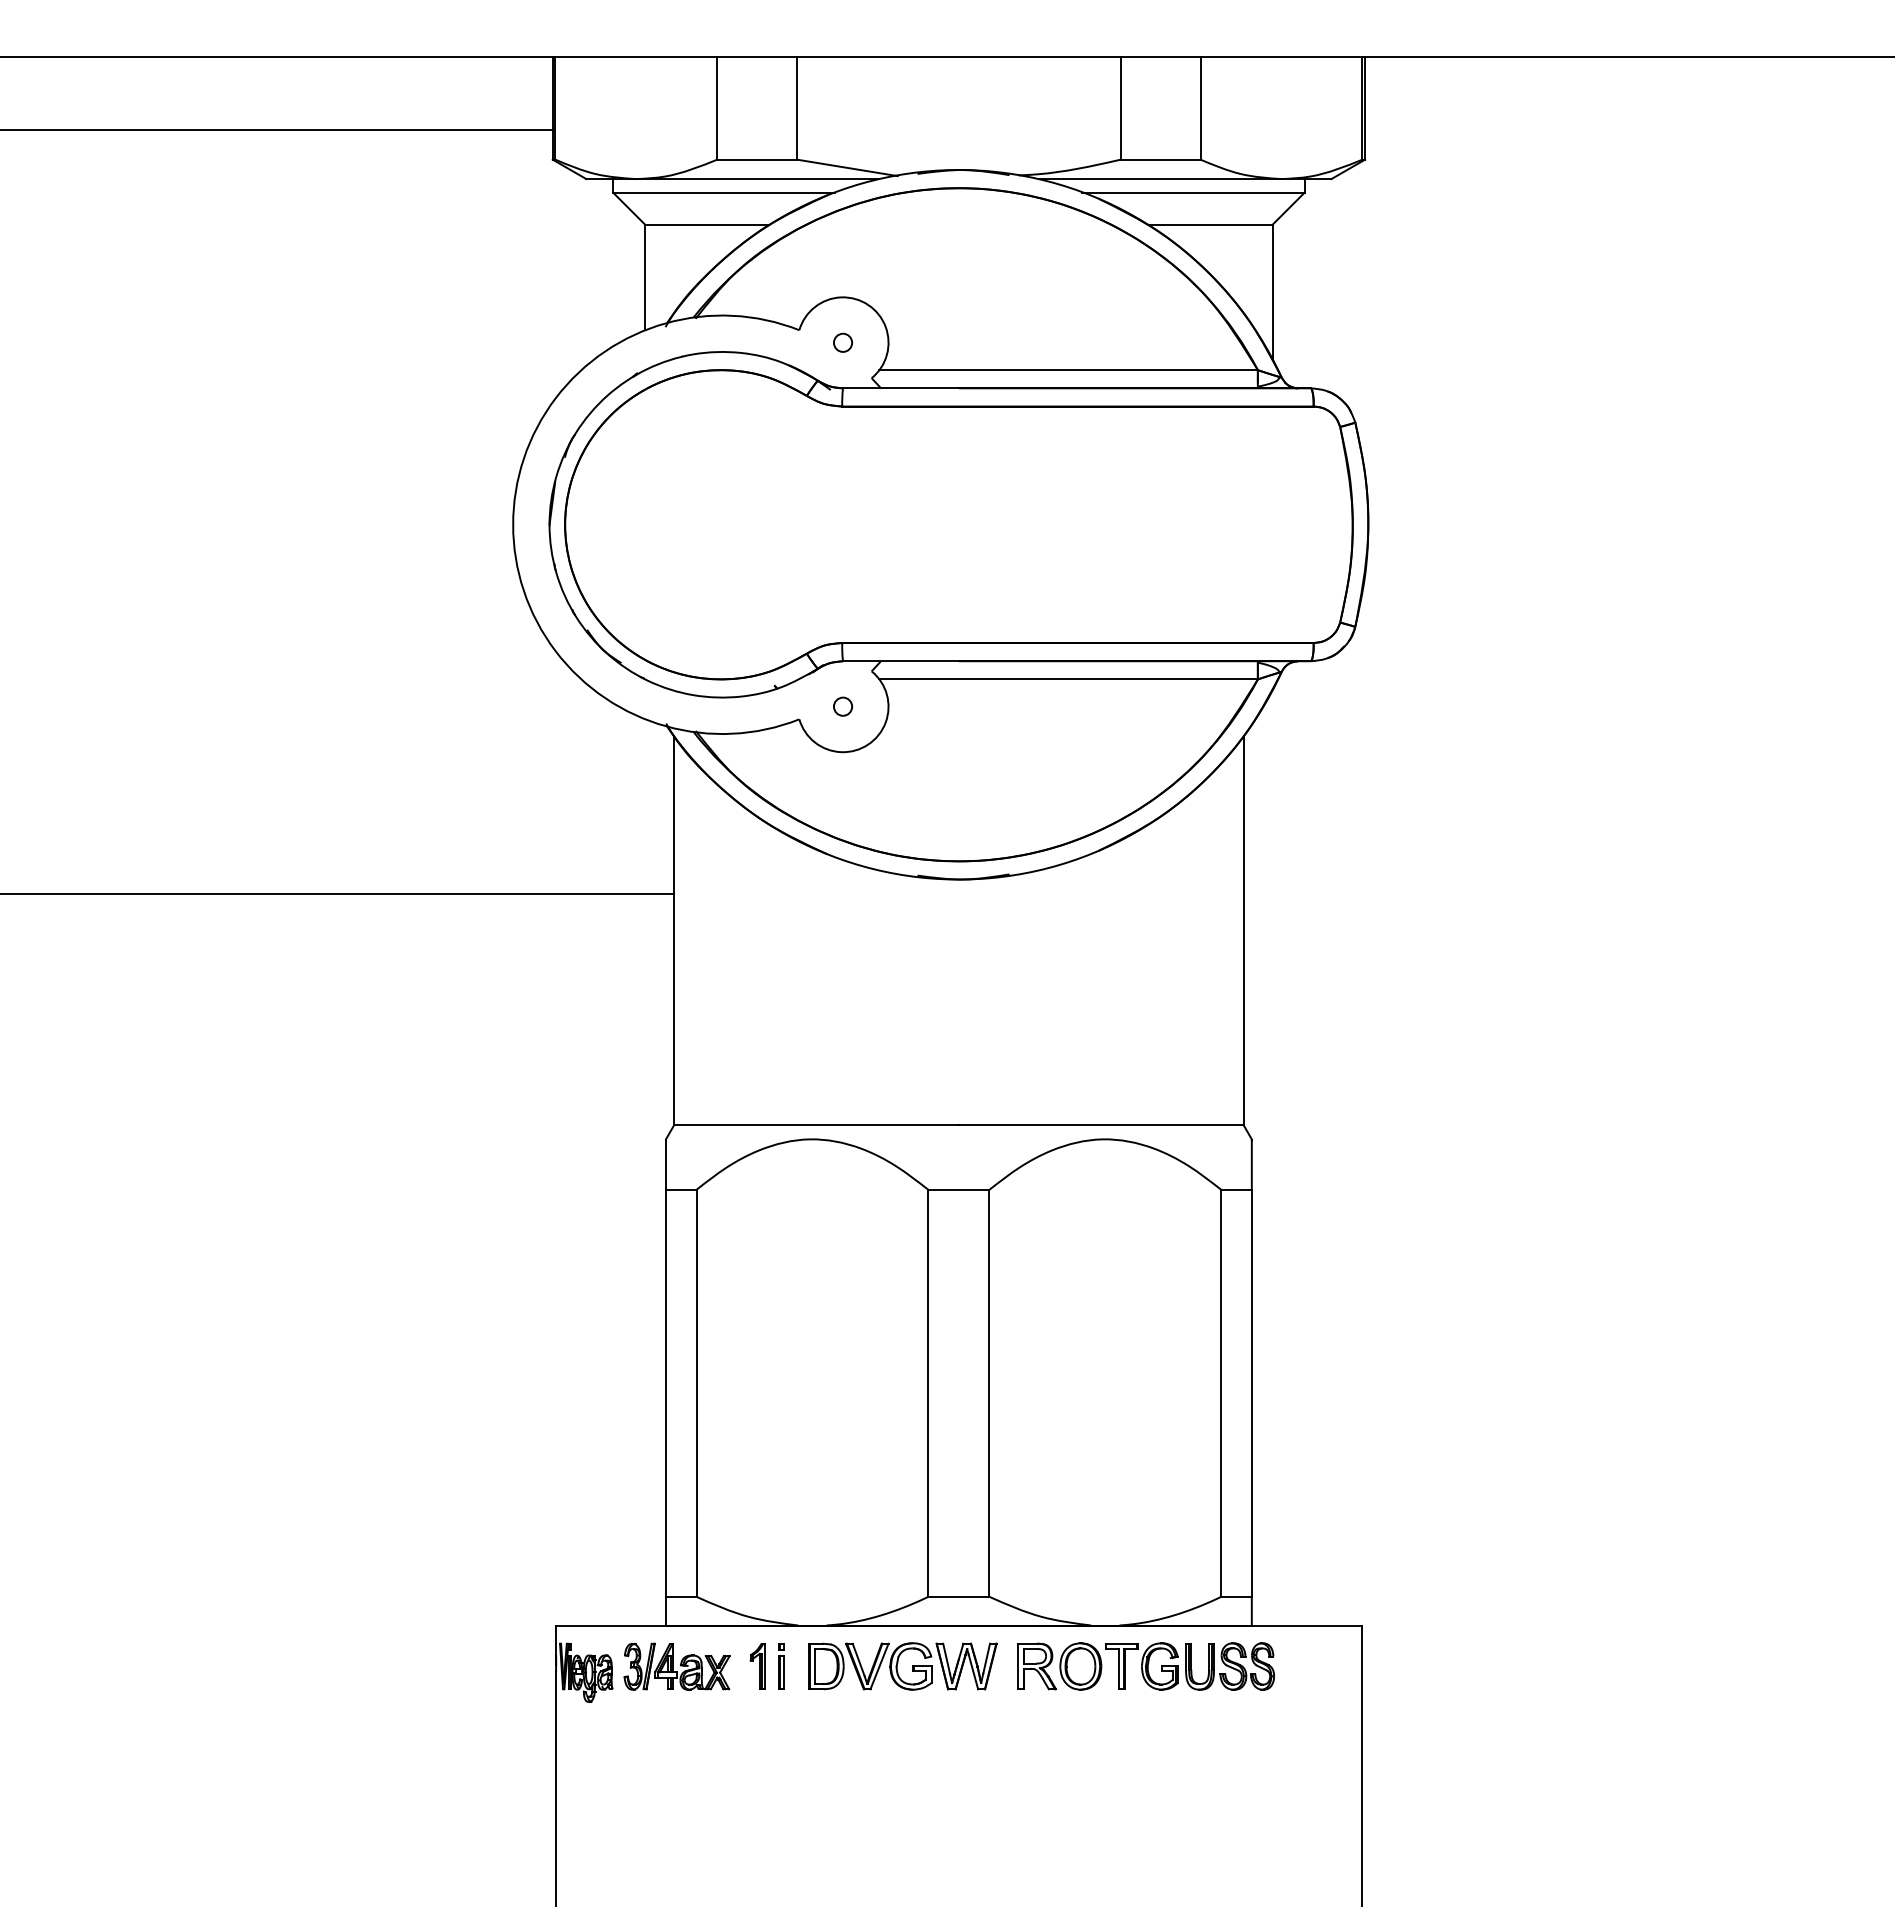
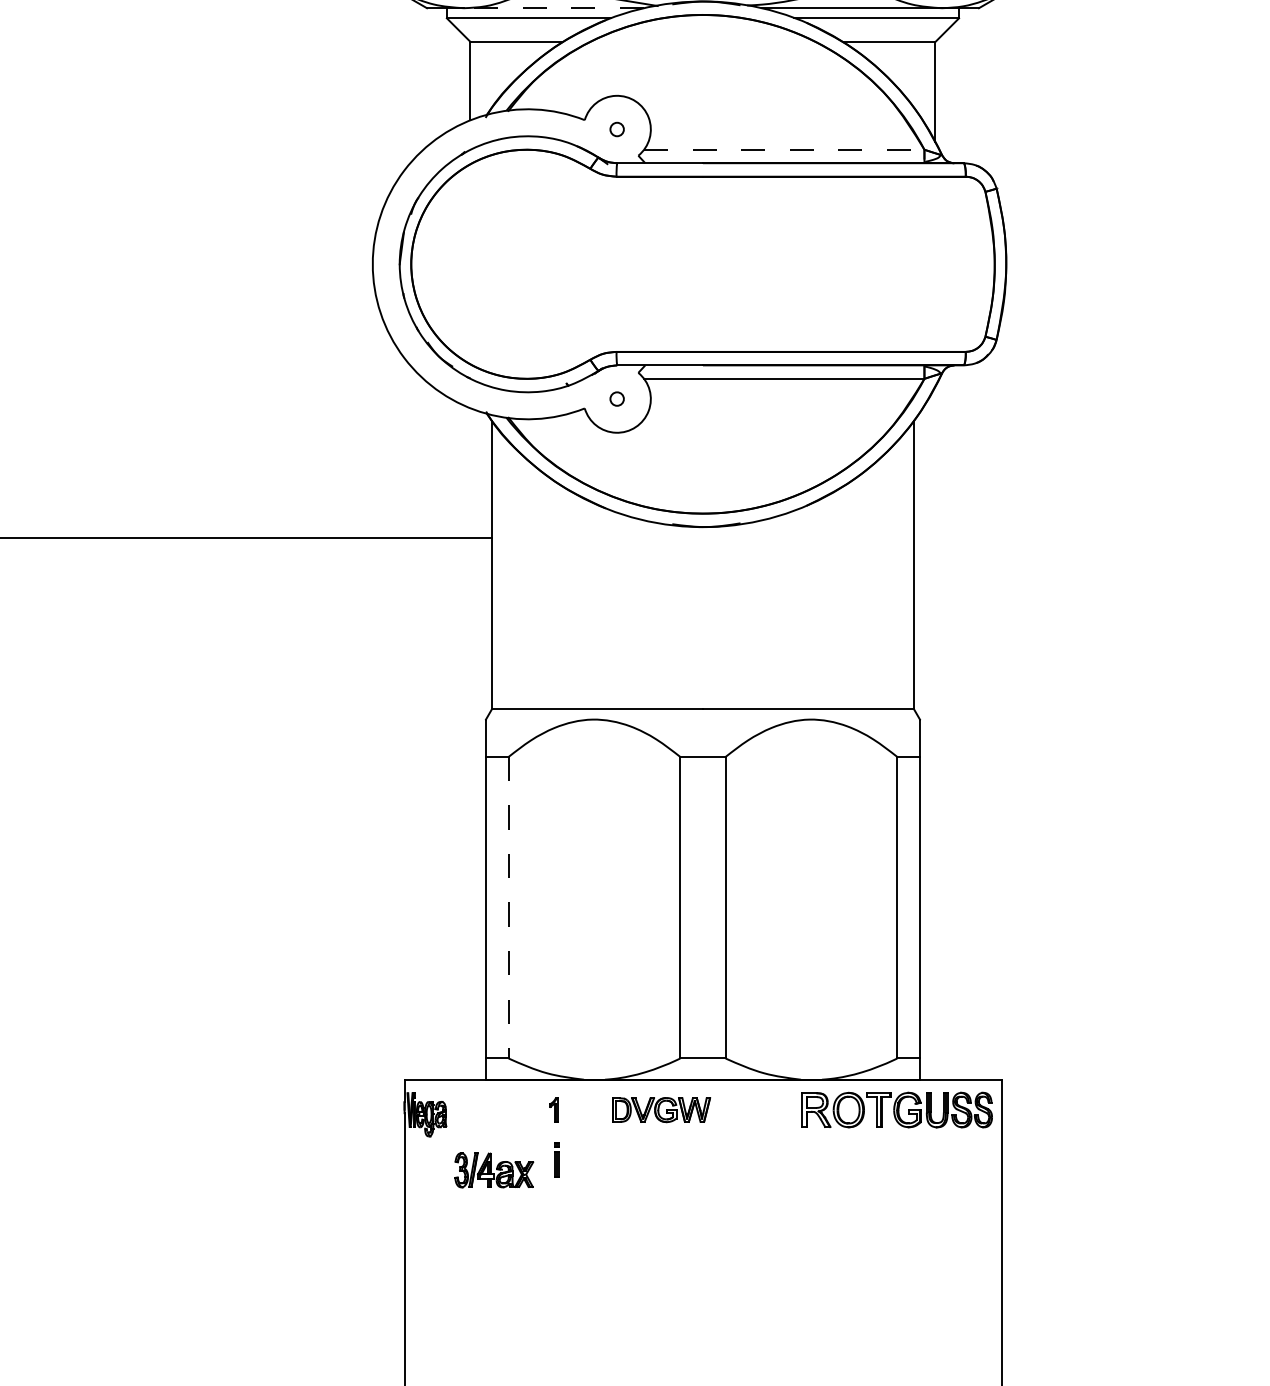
line: (757, 179) -> (553, 8), solid -> dashed
line: (1069, 370) -> (784, 150), solid -> dashed
line: (696, 1393) -> (508, 907), solid -> dashed
part: (676, 1666) -> (493, 1170), moved
part: (757, 1666) -> (553, 1110), size x0.7
part: (781, 1666) -> (557, 1159), moved
part: (902, 1666) -> (661, 1110), size x0.7
part: (1145, 1666) -> (896, 1110), moved

